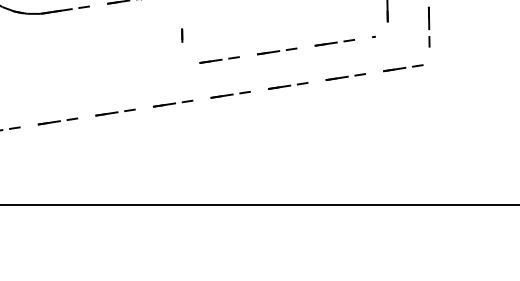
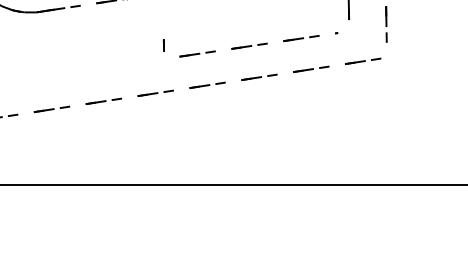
line: (182, 35) -> (164, 45), moved

